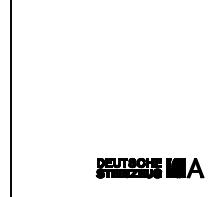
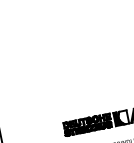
fill: (178, 168) -> (123, 117), removed

